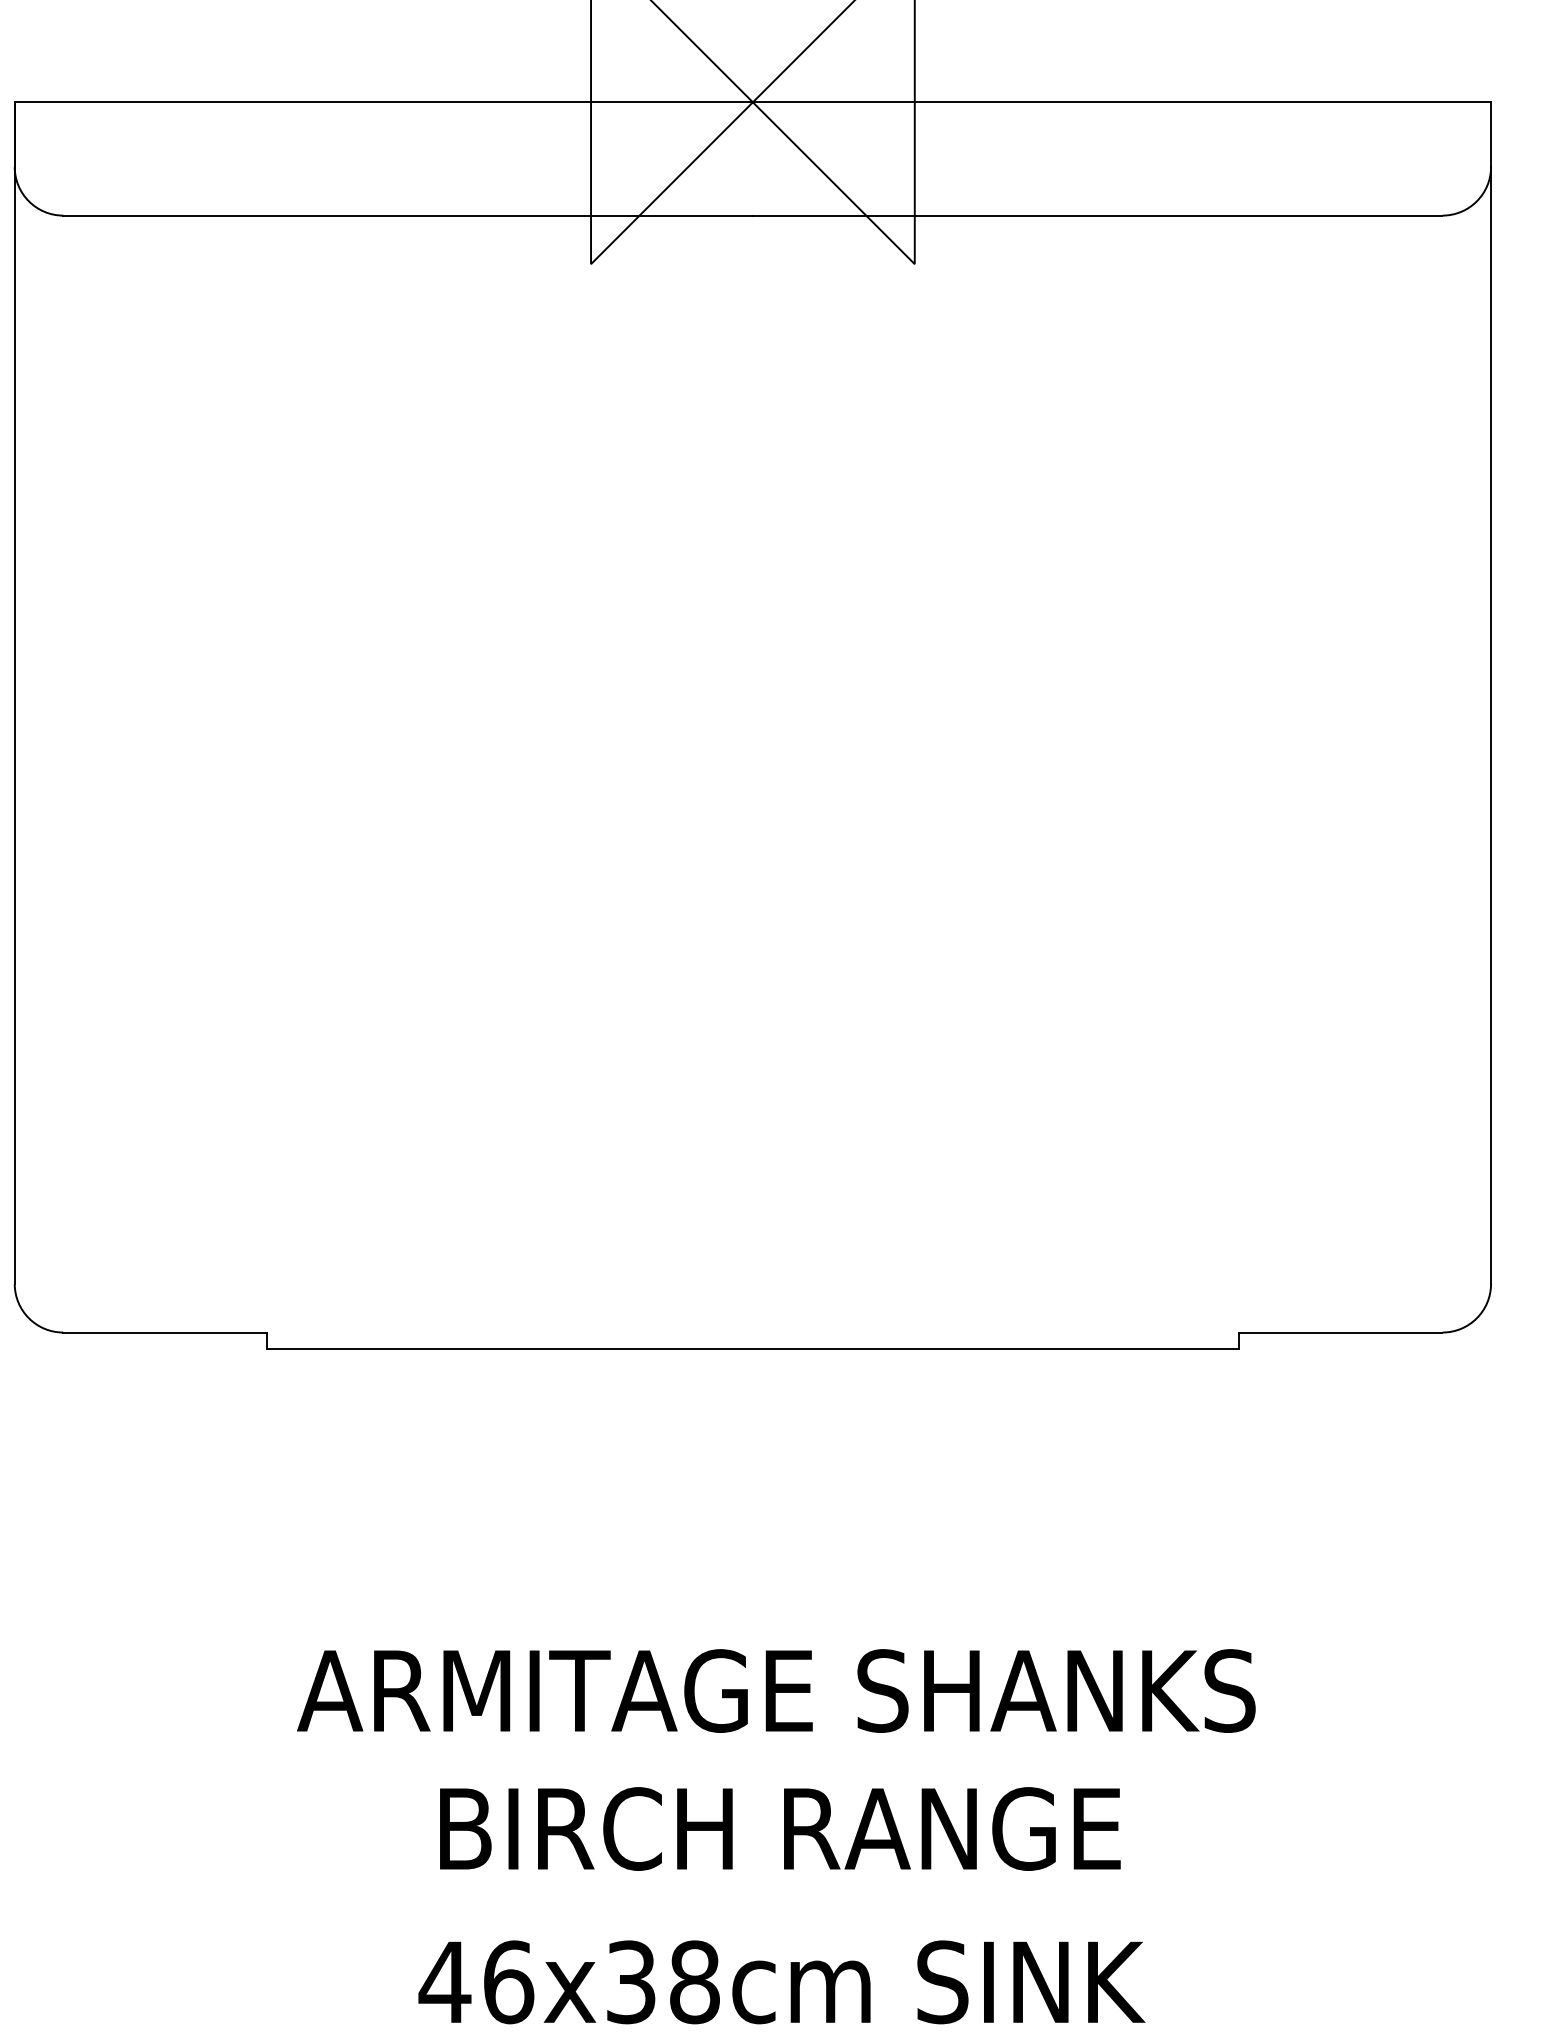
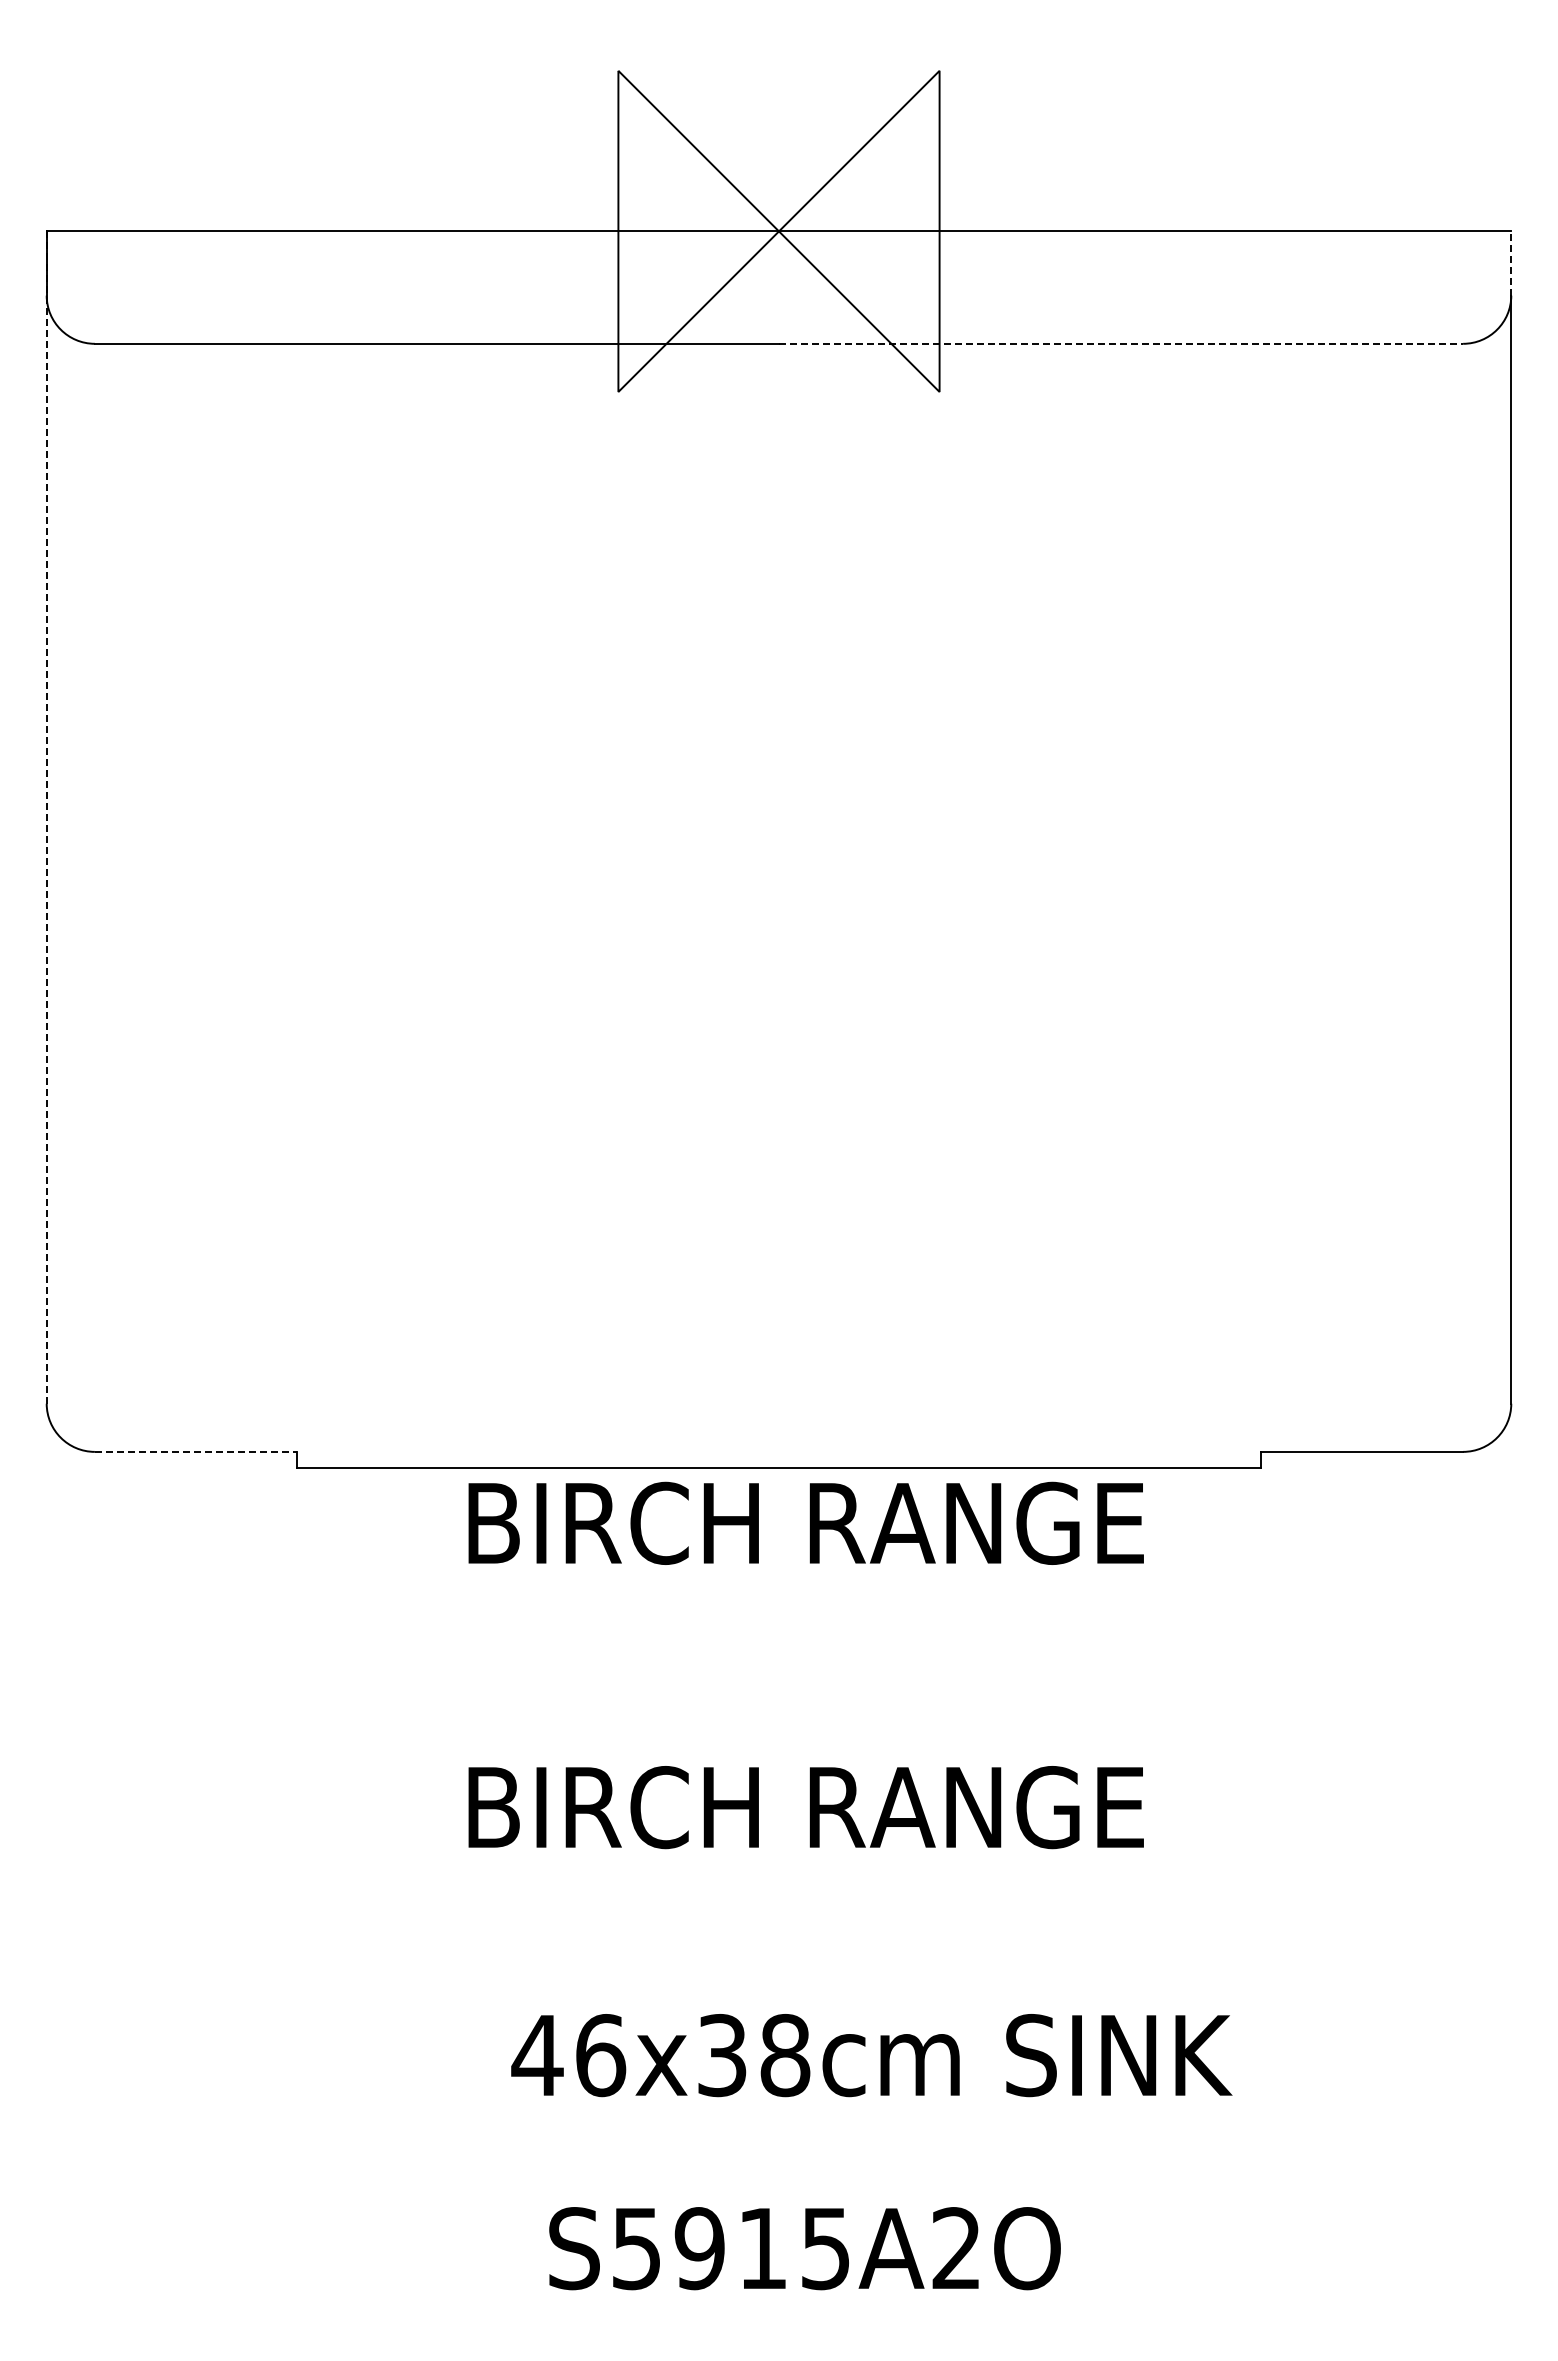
line: (1491, 134) -> (1511, 263), solid -> dashed
line: (1098, 215) -> (1121, 343), solid -> dashed
line: (14, 694) -> (46, 818), solid -> dashed
line: (165, 1332) -> (196, 1451), solid -> dashed
text: (775, 1691) -> (801, 1807), ARMITAGE SHANKS -> BIRCH RANGE
text: (779, 1828) -> (805, 1522), moved
text: (781, 1982) -> (871, 2055), moved

